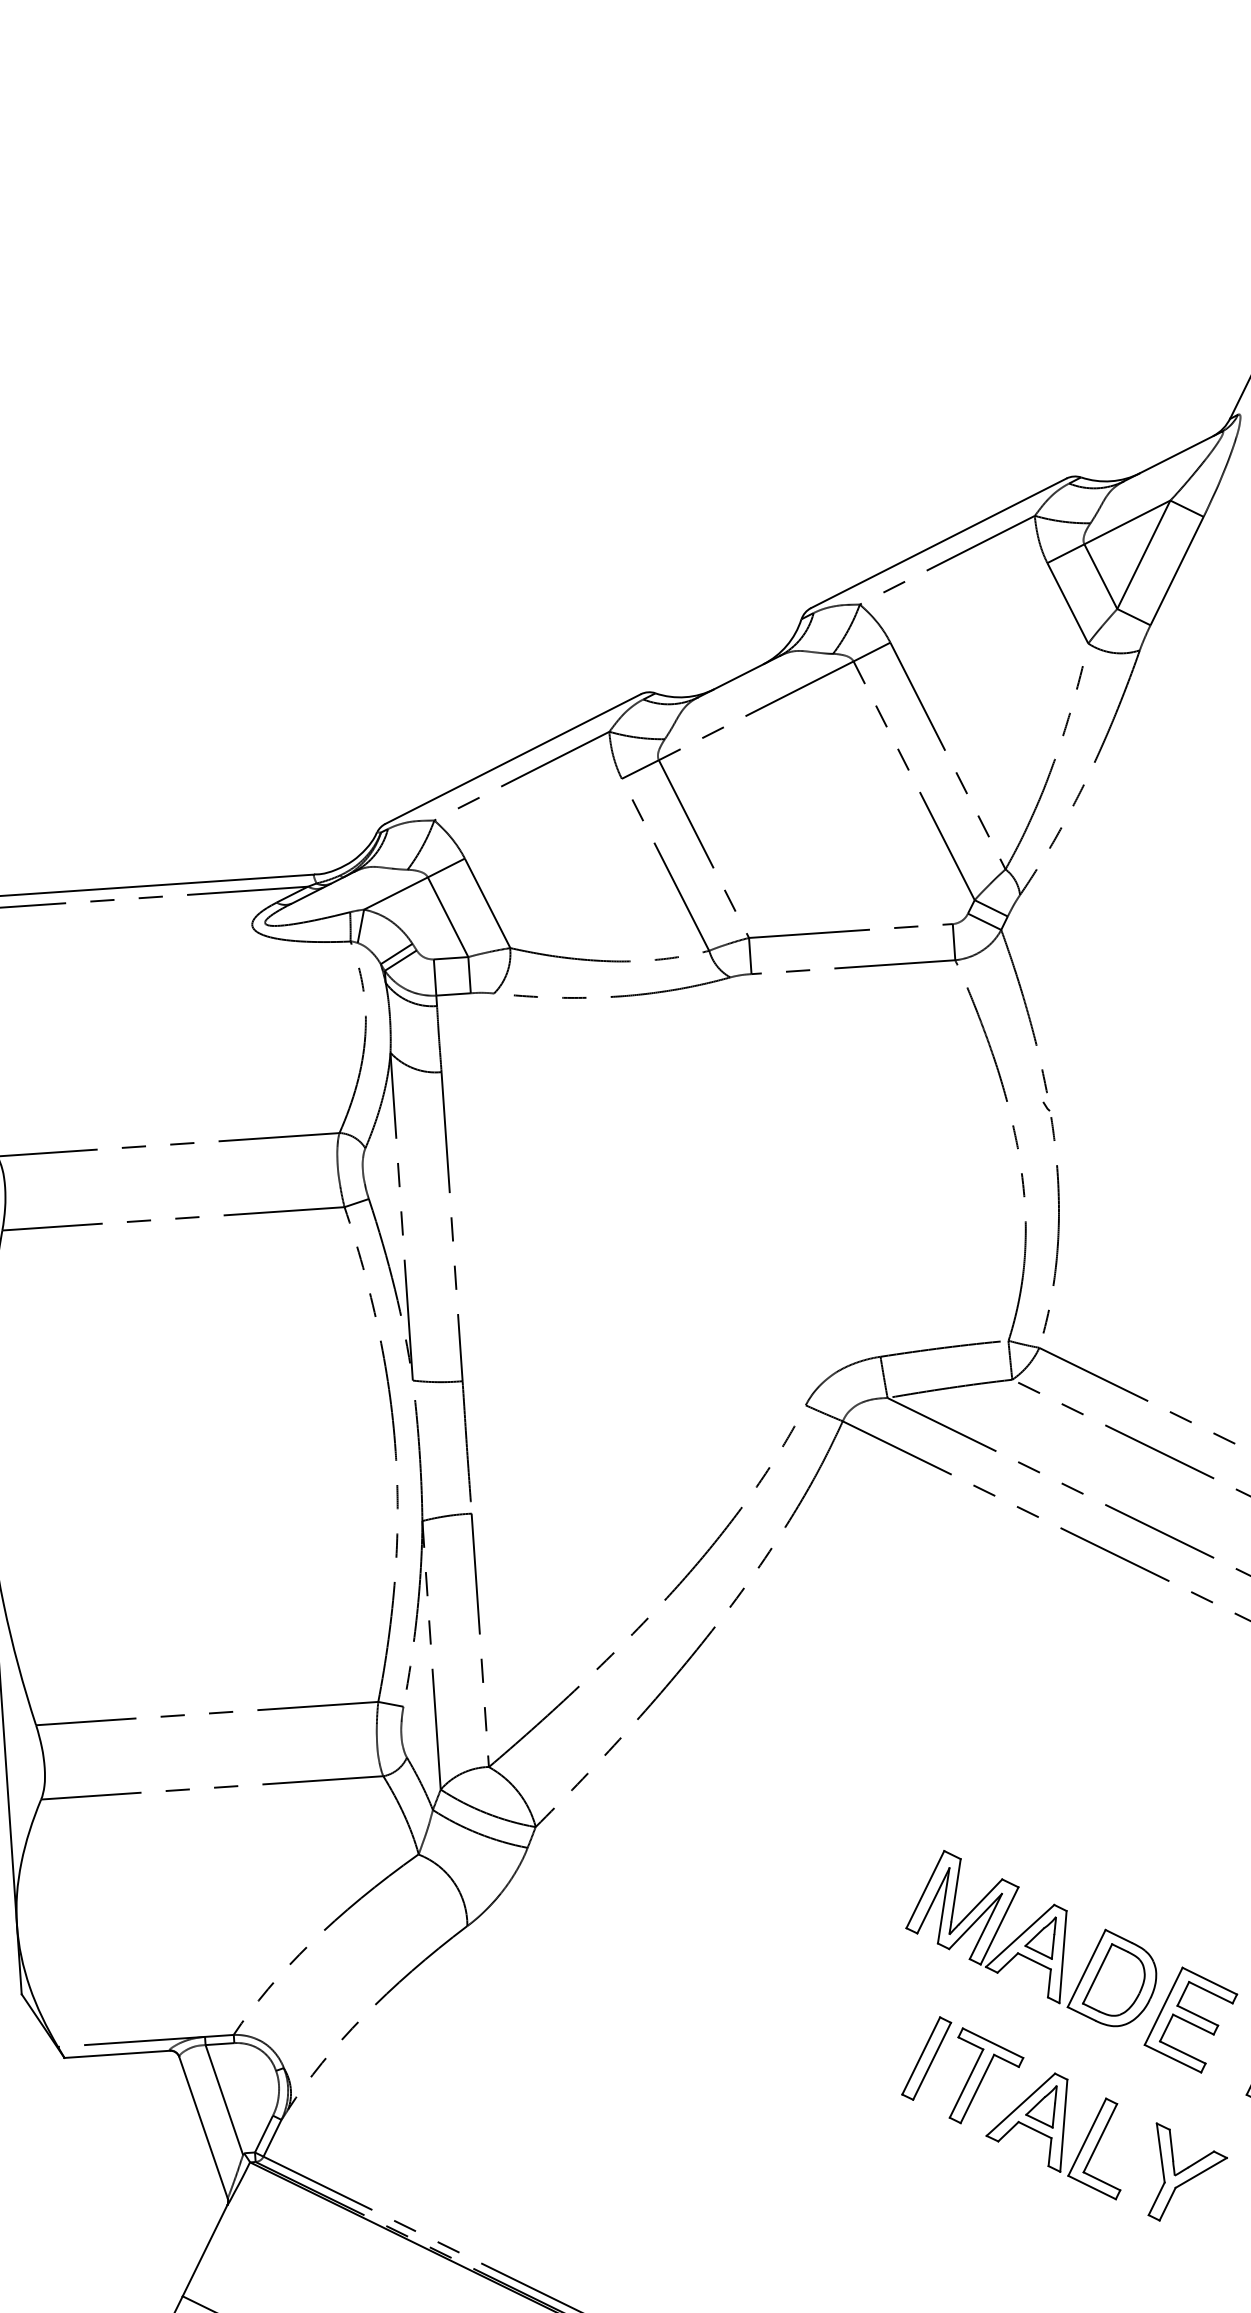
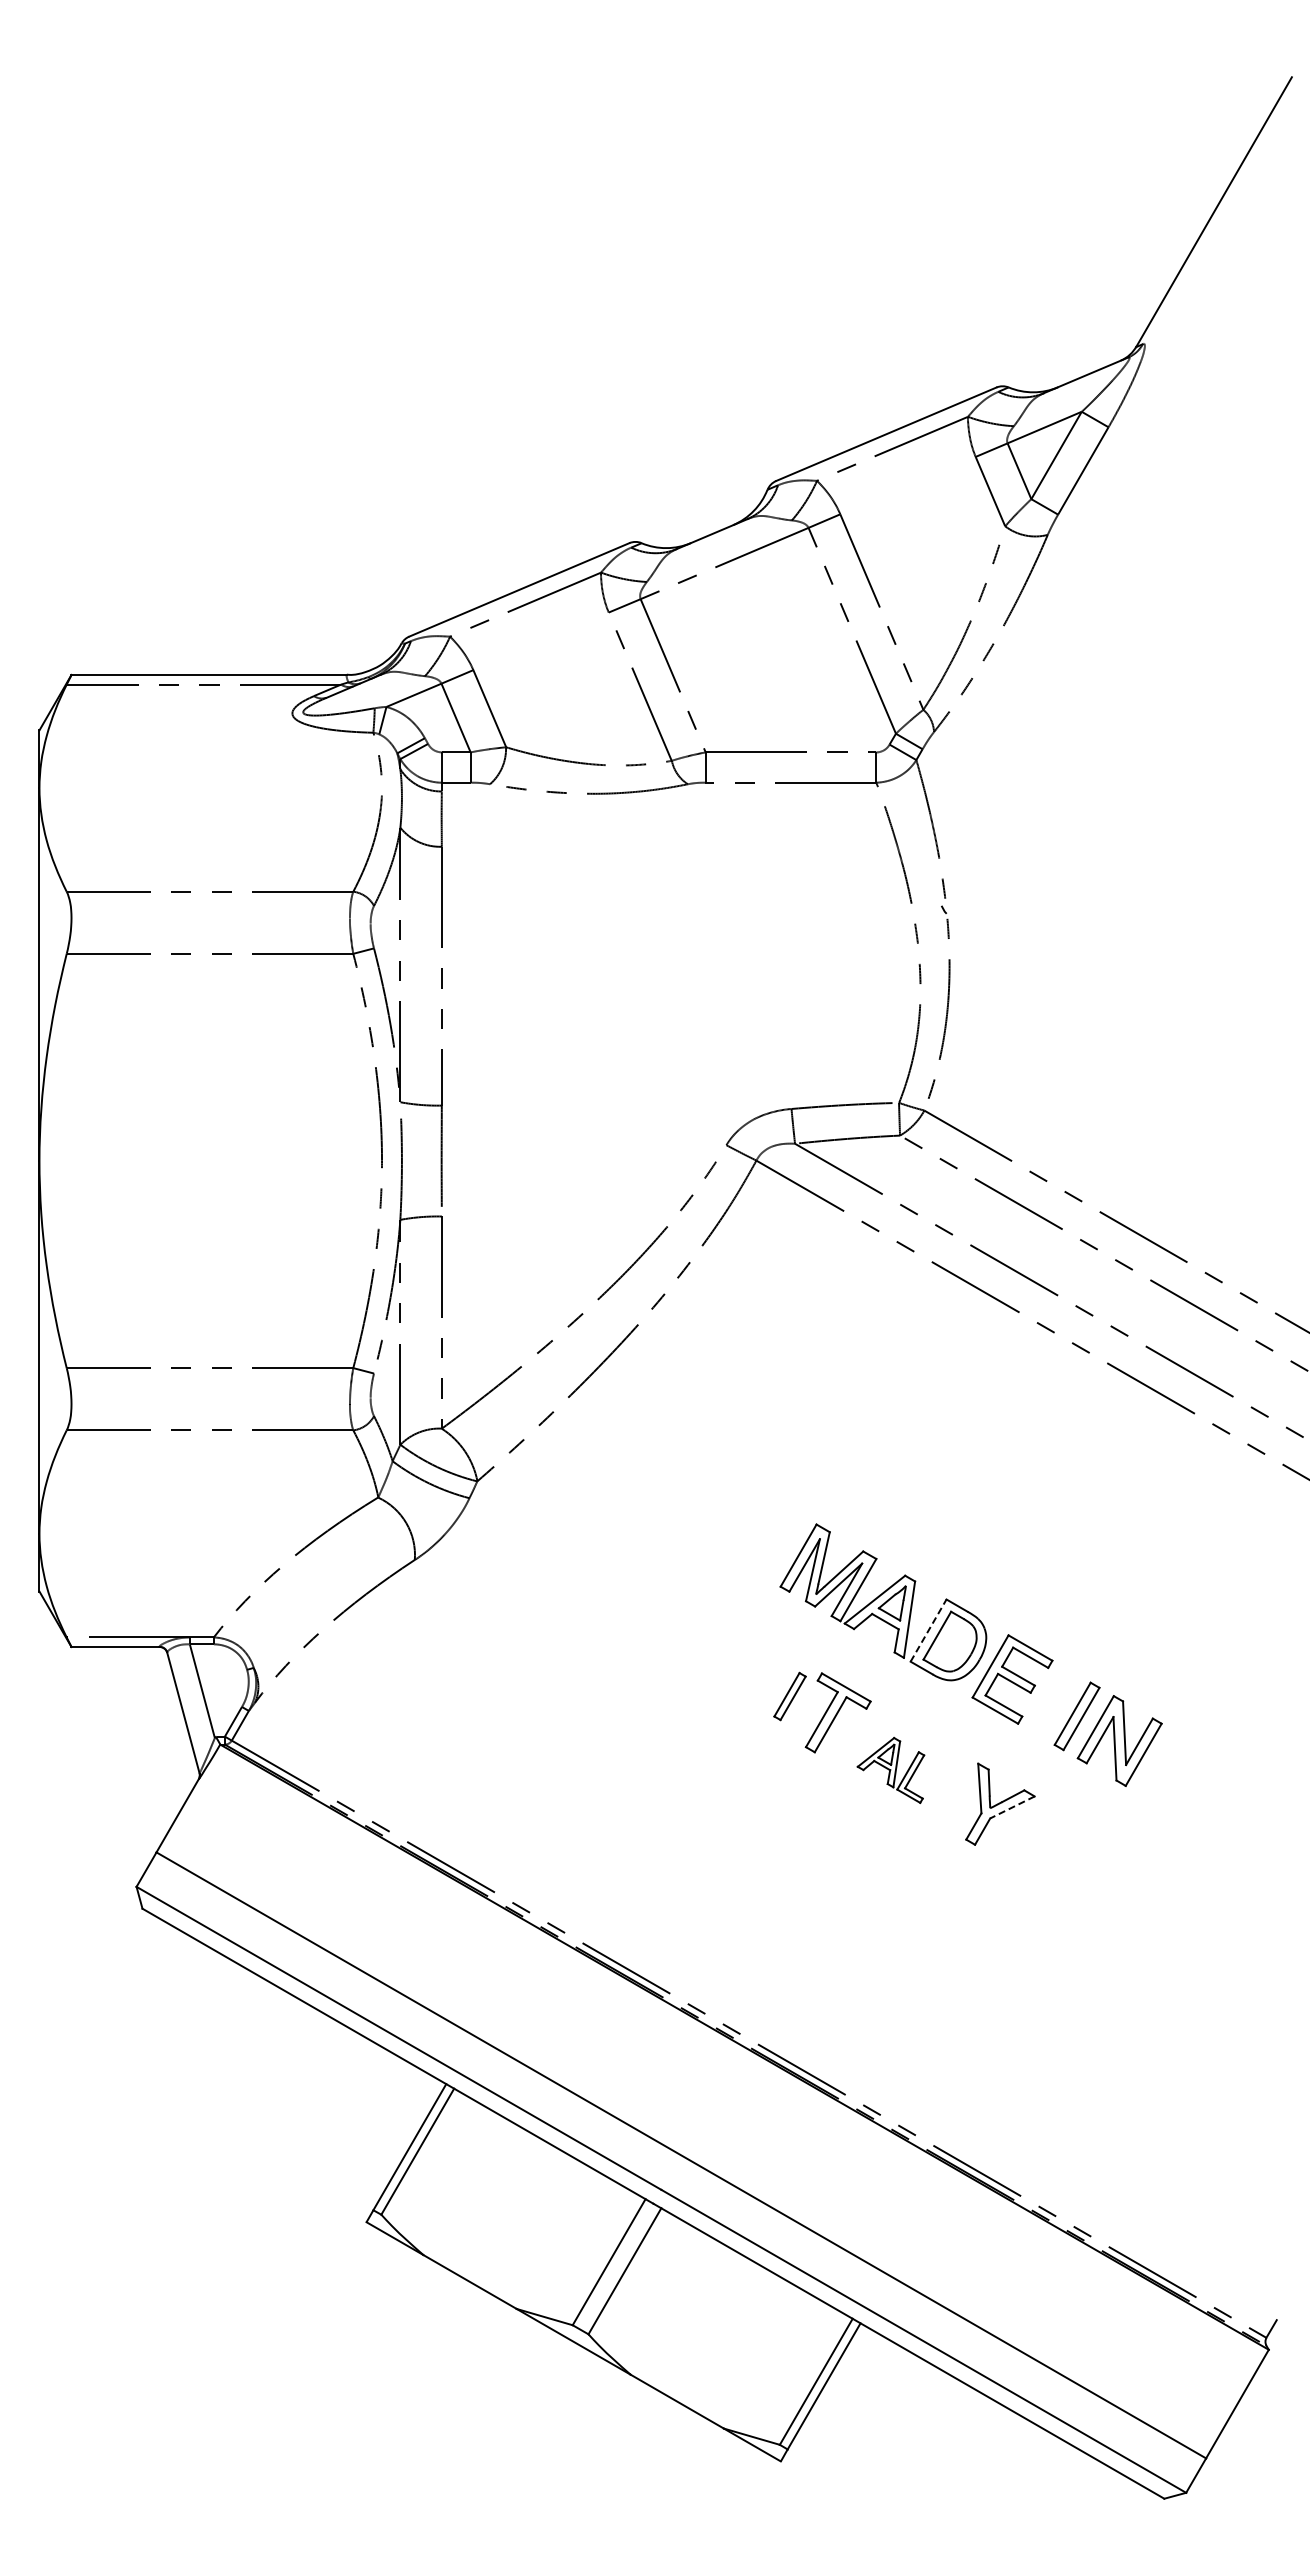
line: (1086, 1968) -> (928, 1630), solid -> dashed
part: (925, 2058) -> (789, 1696), size x0.7
part: (1052, 2138) -> (890, 1770), size x0.6
line: (1201, 2172) -> (1012, 1807), solid -> dashed

